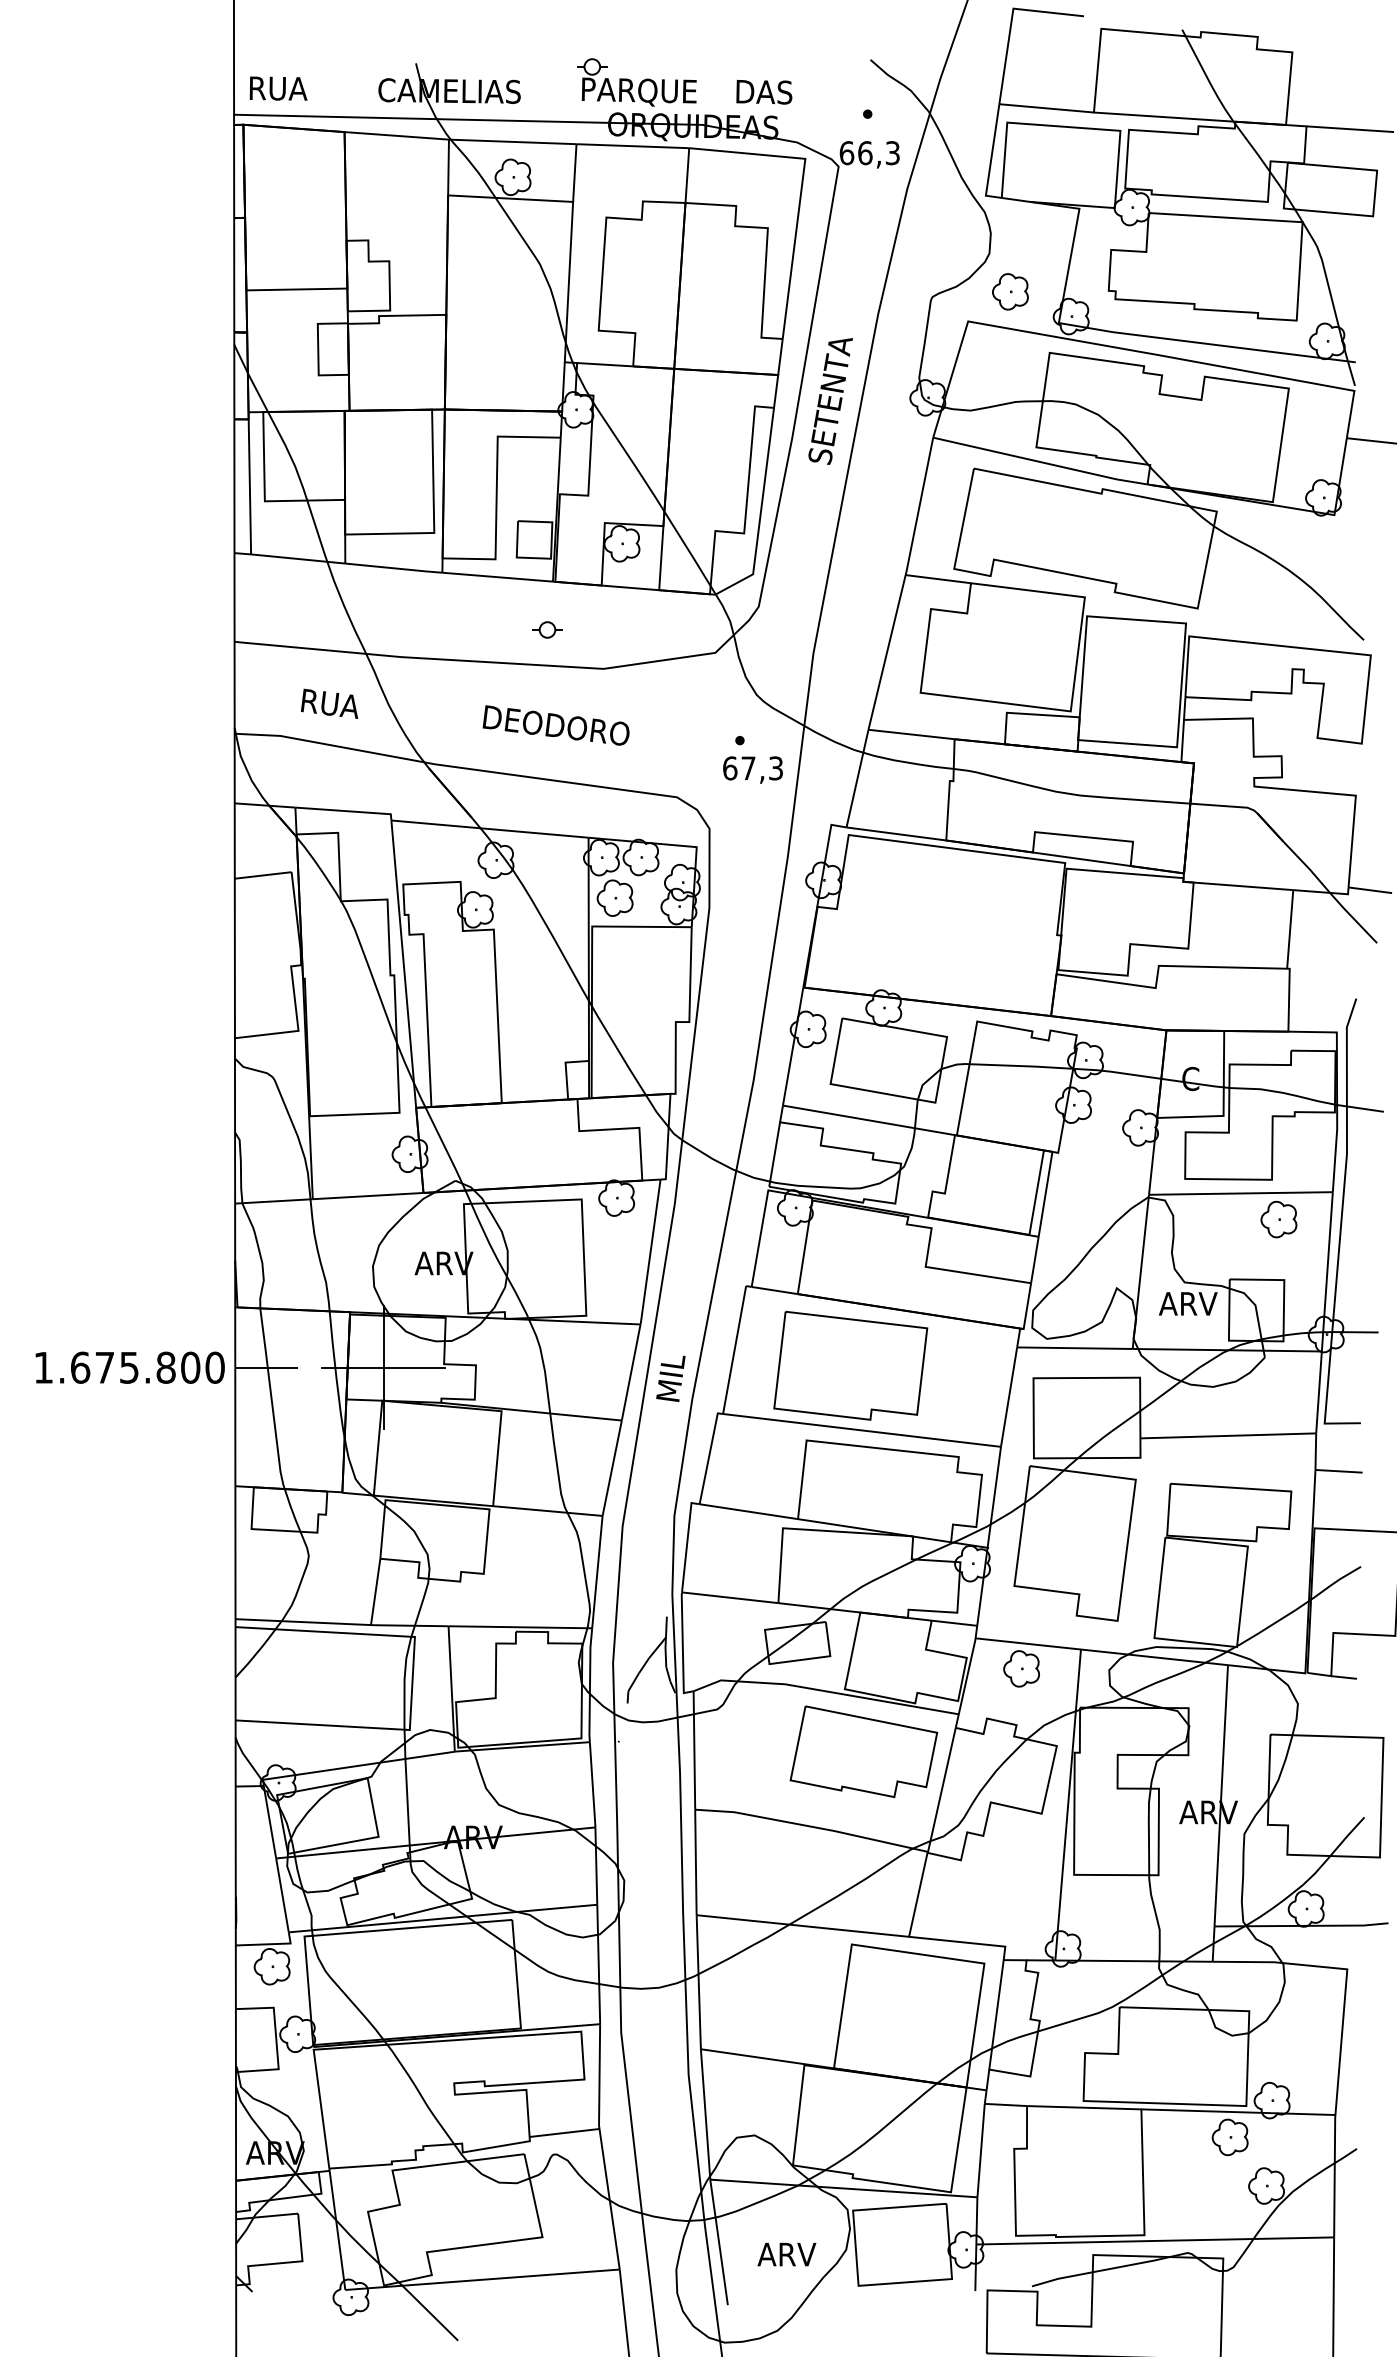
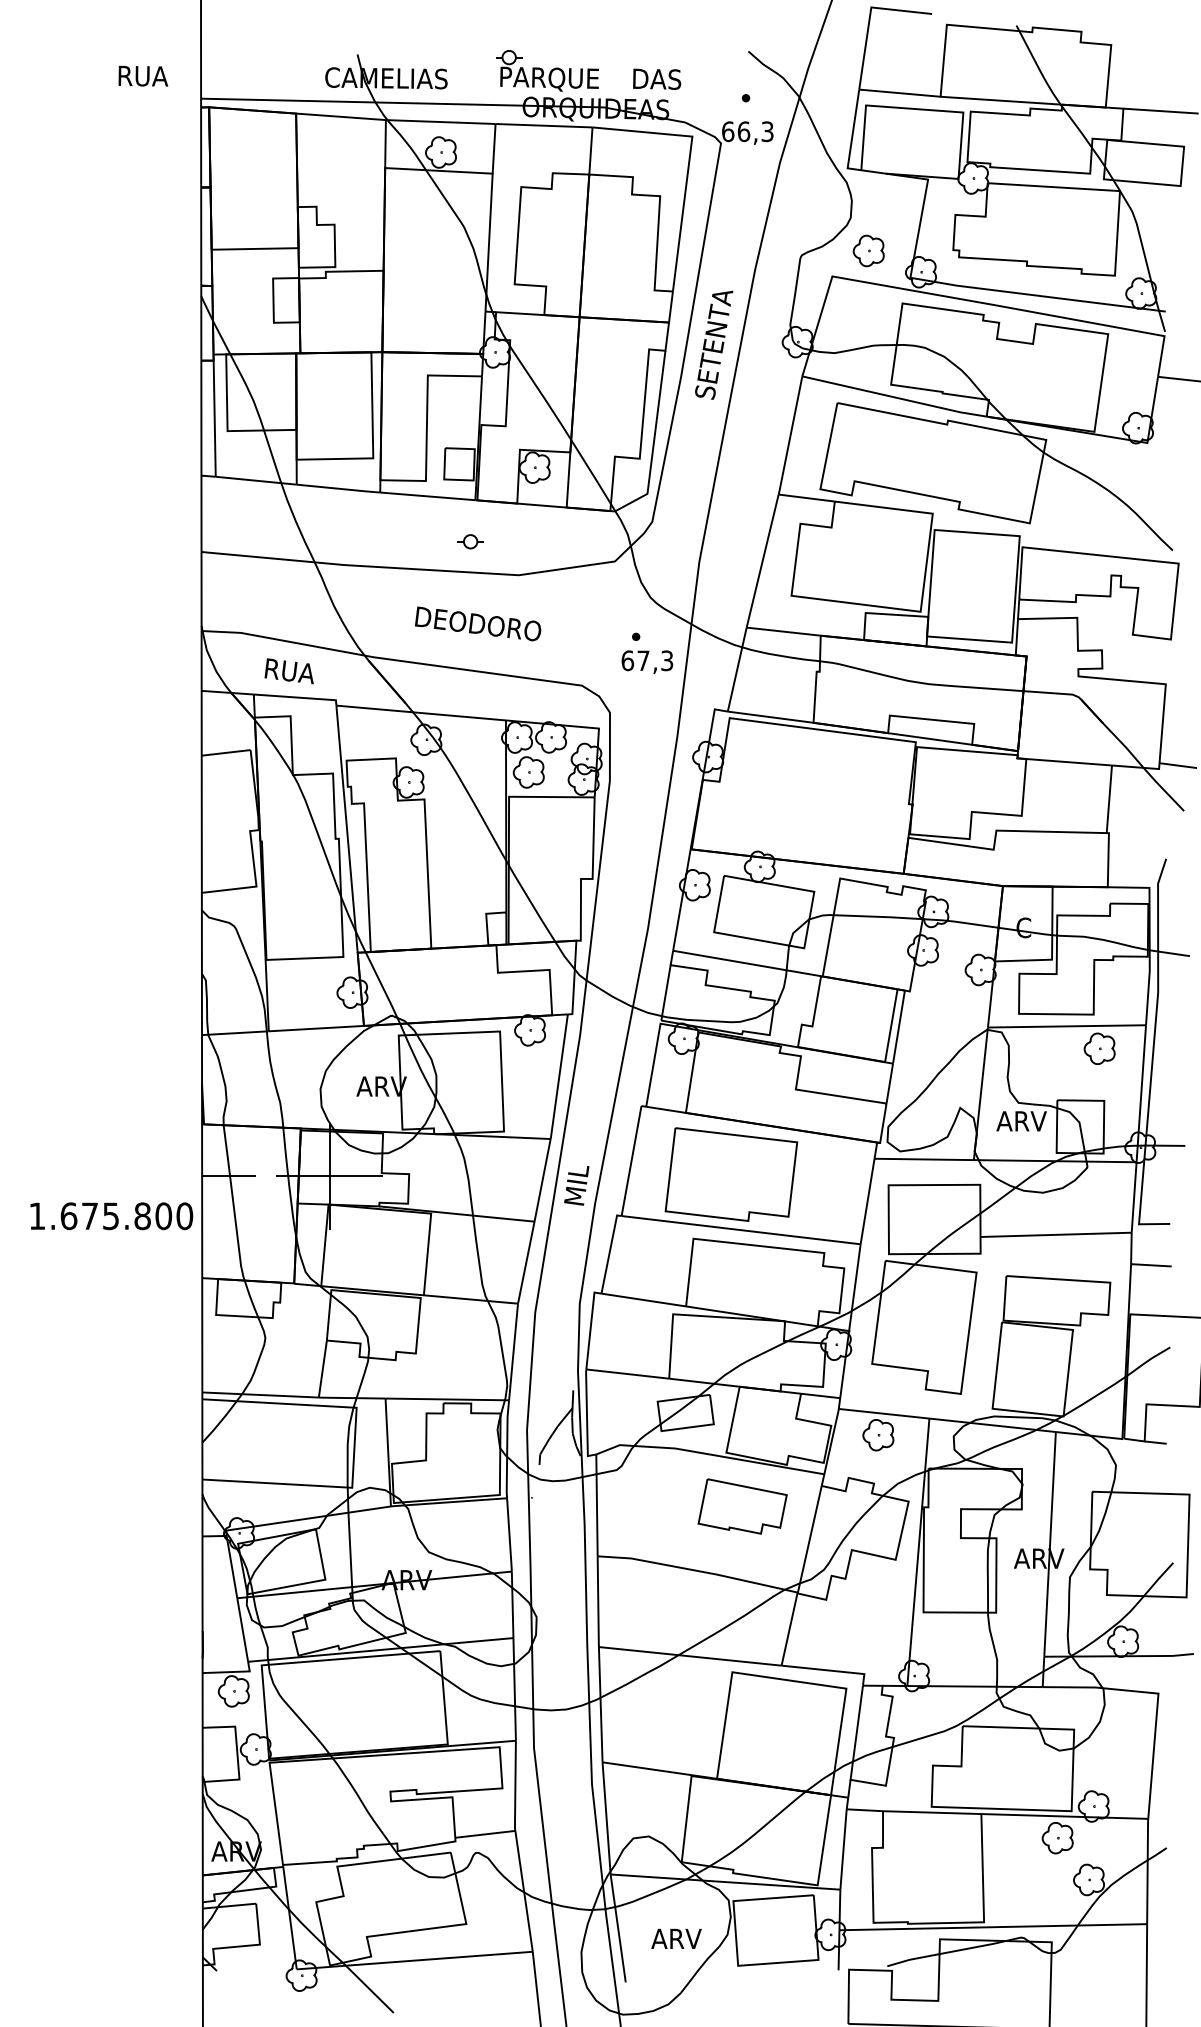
text: (278, 87) -> (143, 75), moved
text: (328, 704) -> (288, 671), moved
text: (129, 1368) -> (111, 1216), moved
part: (863, 1751) -> (742, 1506), size x0.7

